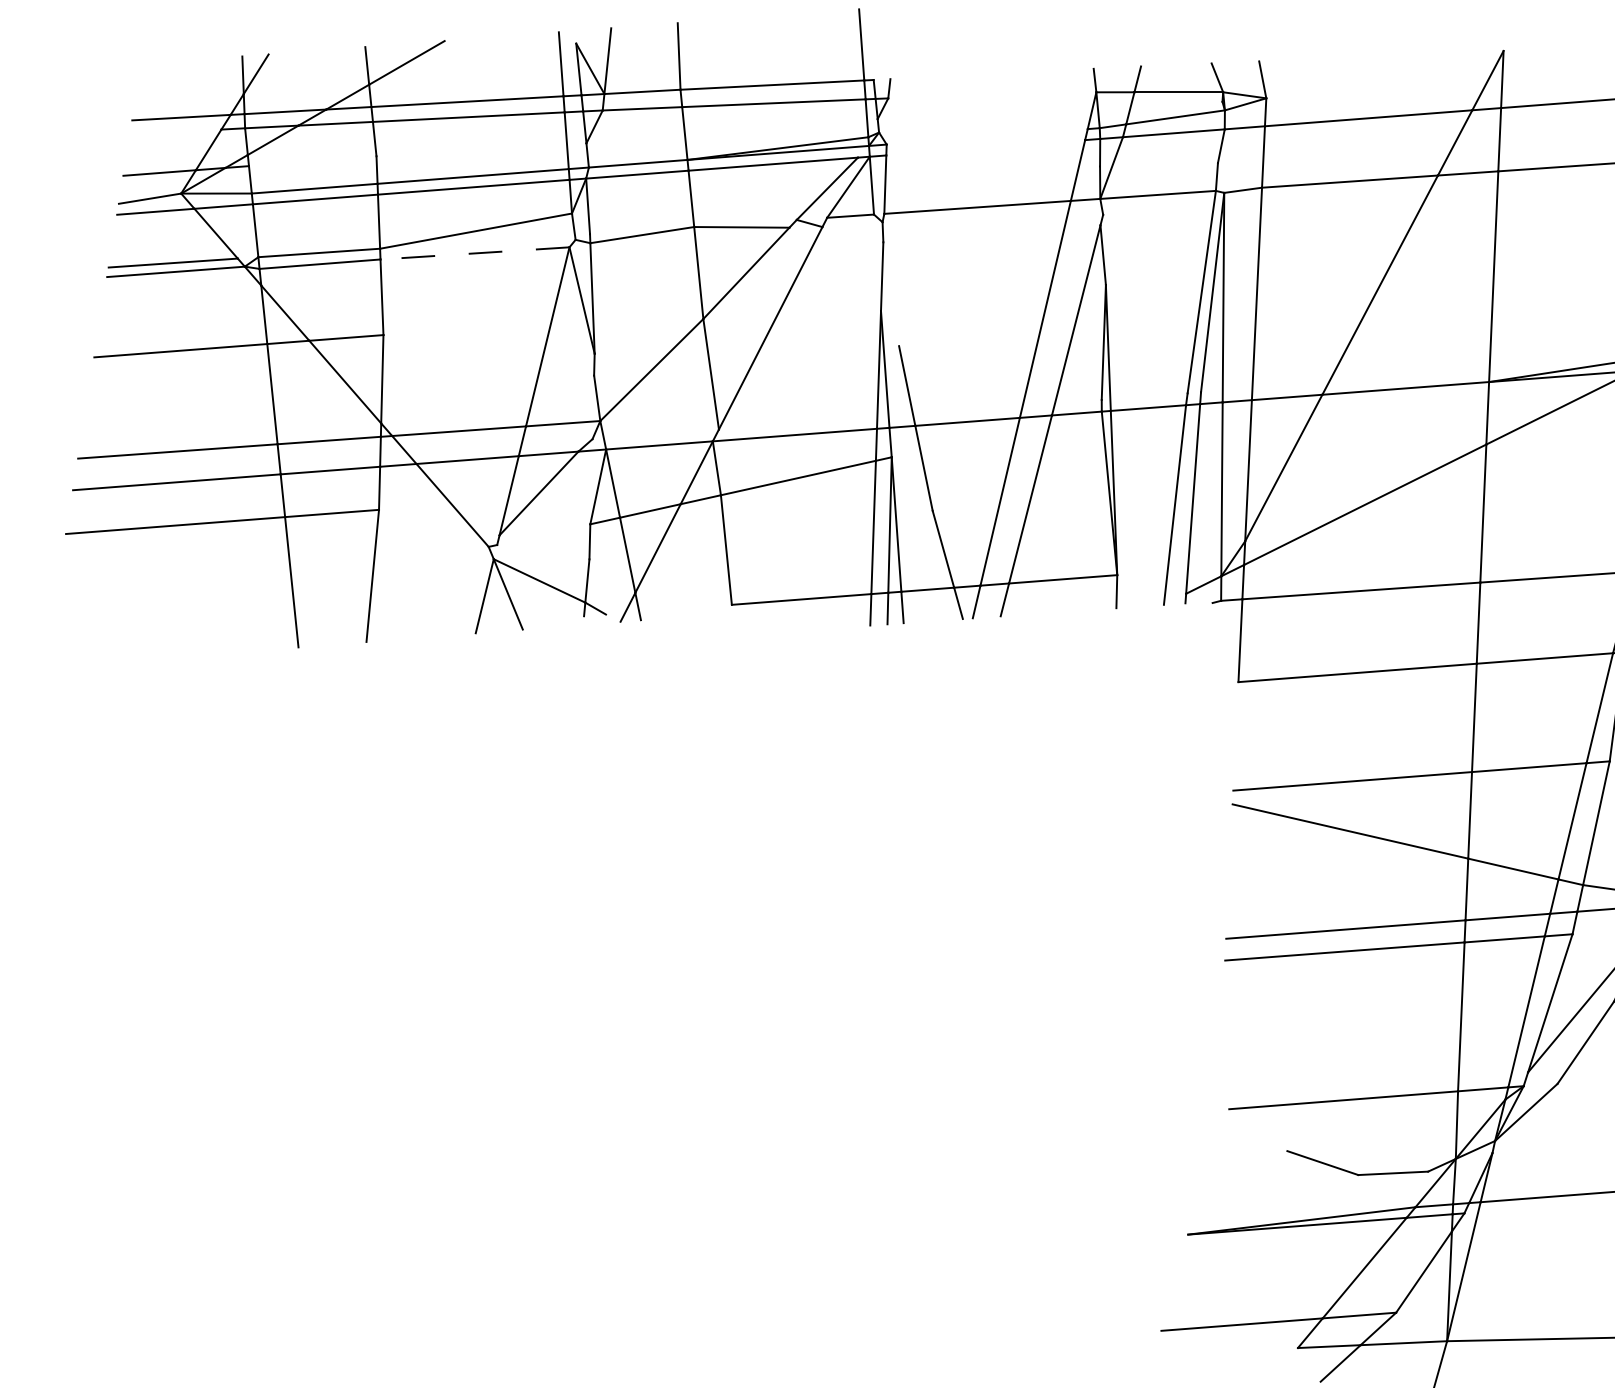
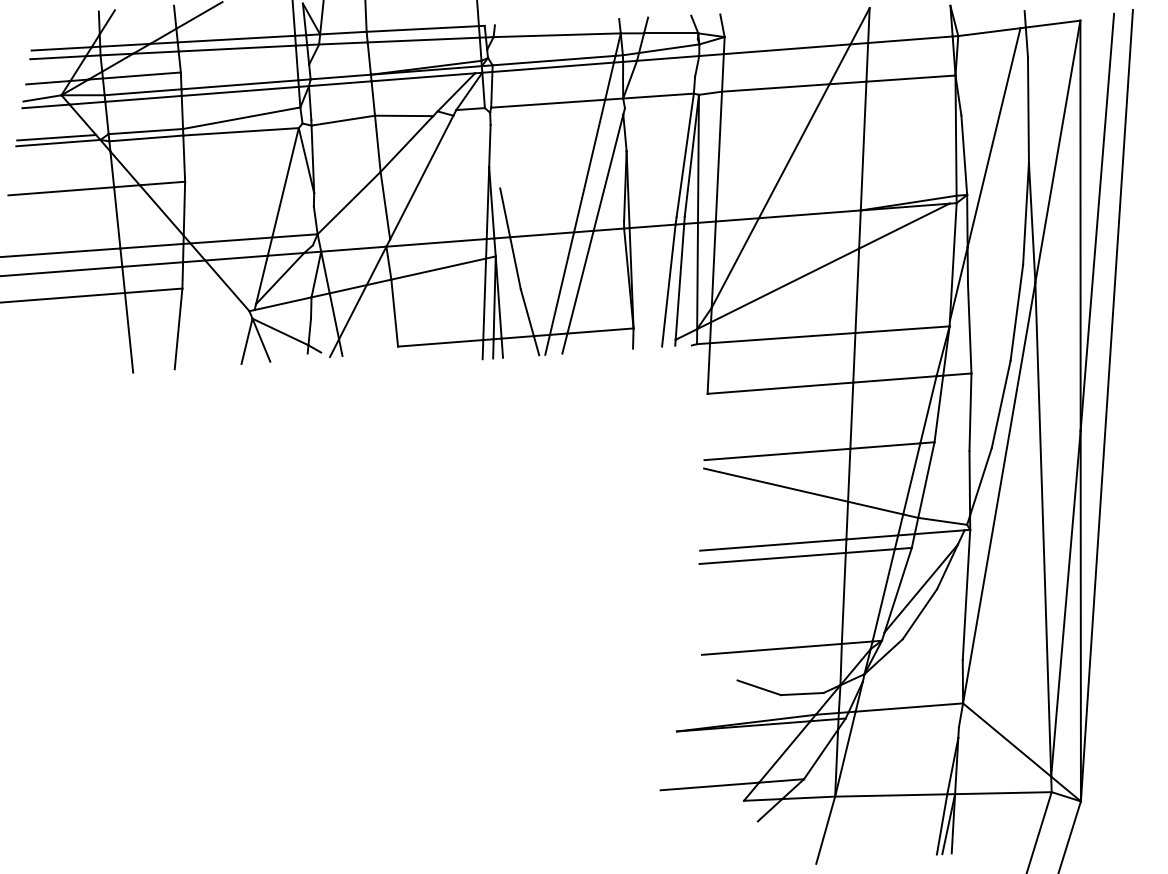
line: (991, 95) -> (556, 35), added
line: (176, 131) -> (58, 57), added
line: (986, 136) -> (553, 60), added
line: (984, 146) -> (552, 66), added
line: (312, 161) -> (141, 75), added
line: (475, 252) -> (241, 131), dashed -> solid
line: (542, 534) -> (282, 303), added

